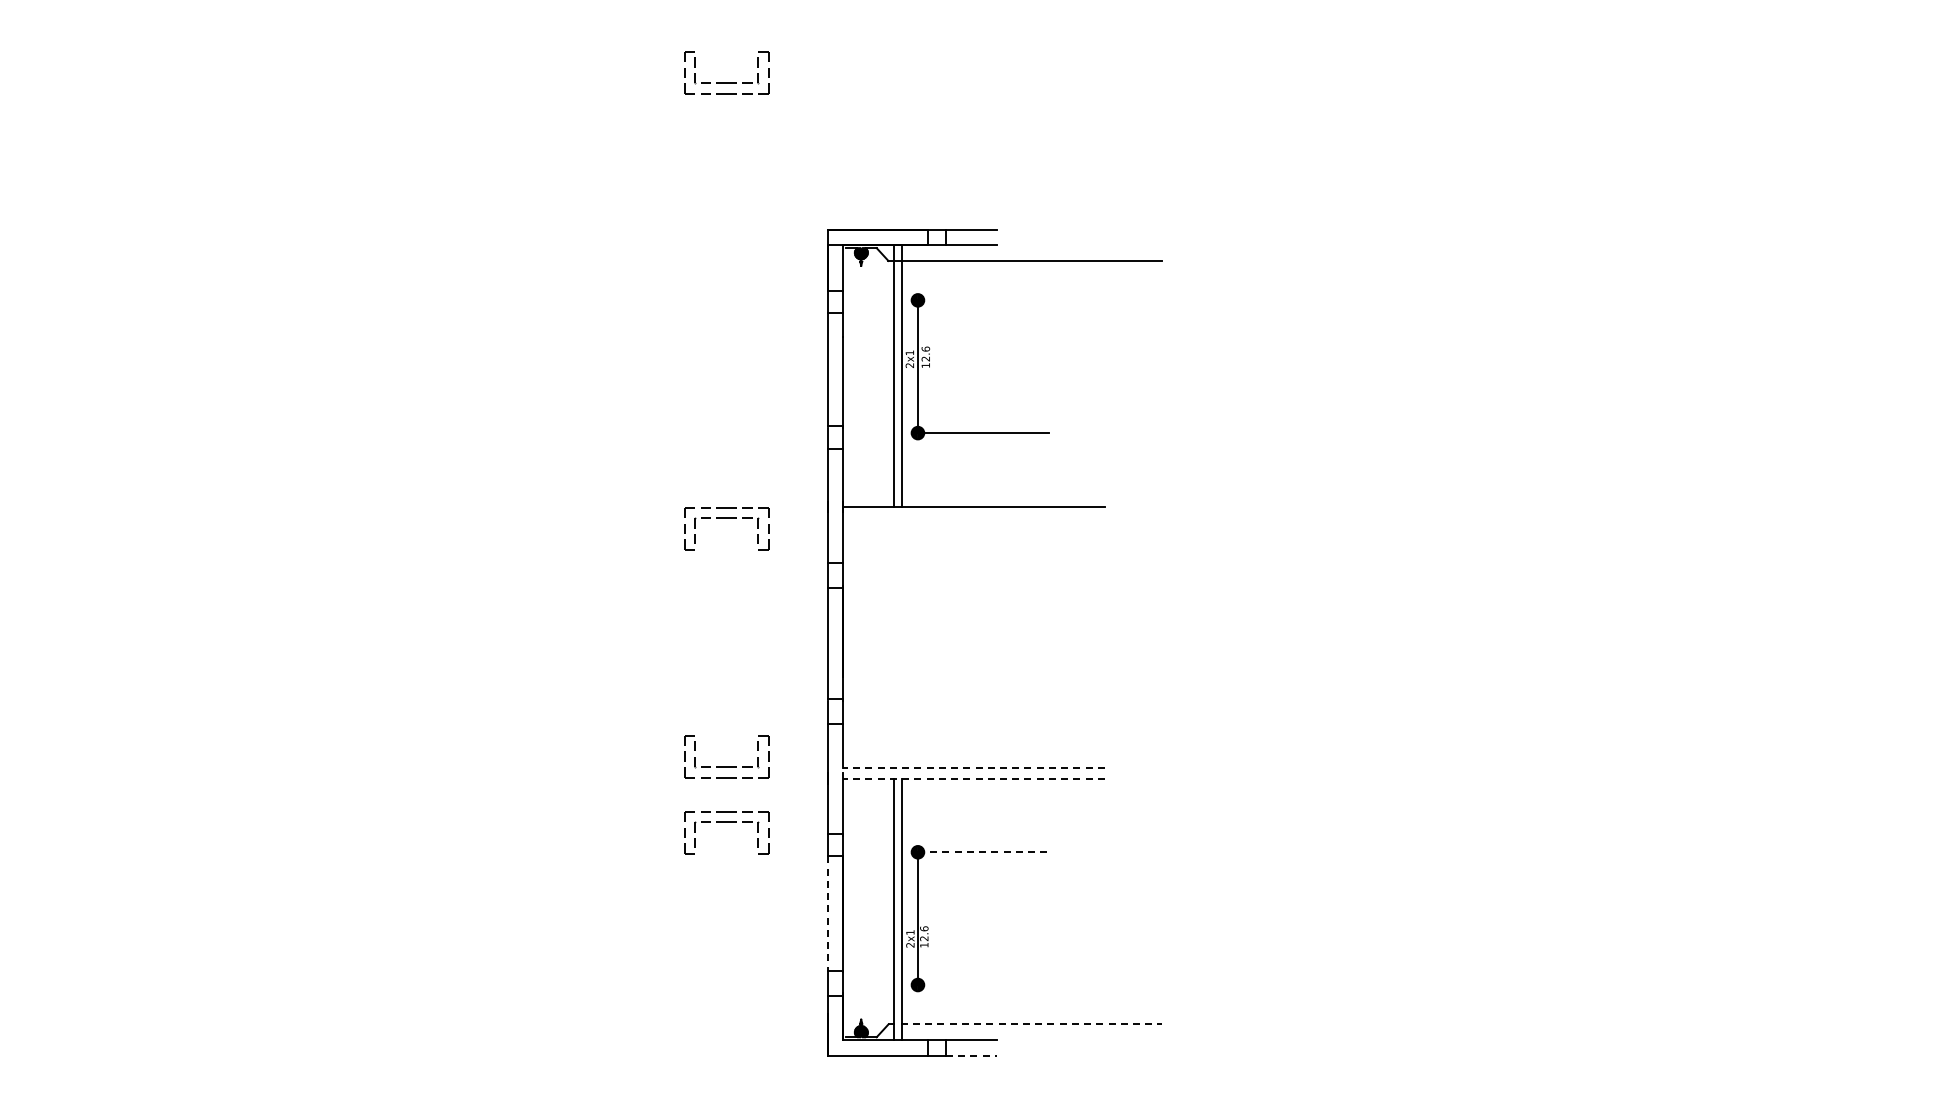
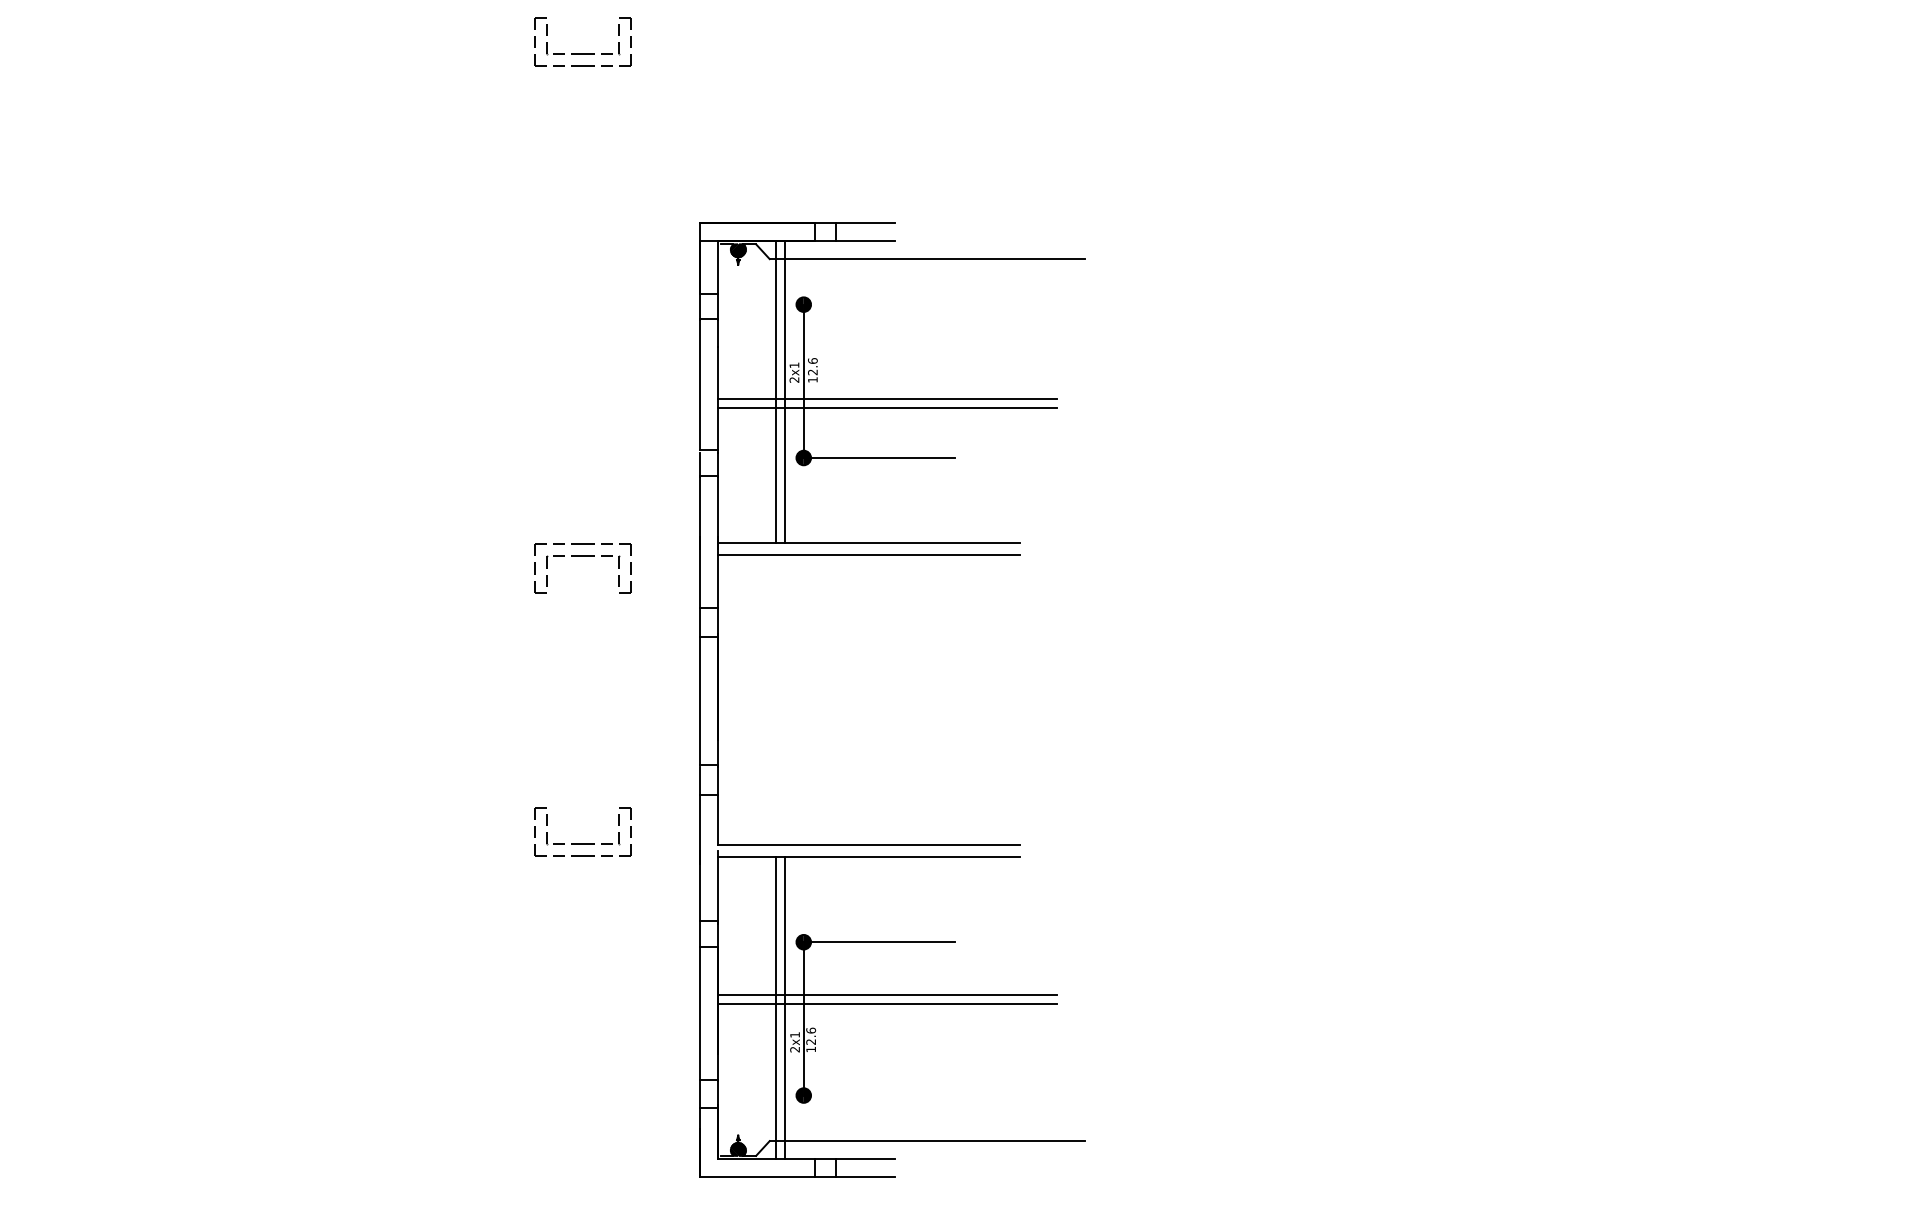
line: (990, 382) -> (887, 399), added
line: (990, 389) -> (887, 407), added
line: (973, 517) -> (867, 555), added
line: (974, 768) -> (869, 845), dashed -> solid
line: (974, 778) -> (869, 856), dashed -> solid
part: (726, 822) -> (582, 907), removed
line: (983, 852) -> (879, 942), dashed -> solid
line: (990, 898) -> (887, 995), added
line: (990, 905) -> (887, 1003), added
line: (827, 913) -> (699, 1012), dashed -> solid
line: (1025, 1024) -> (928, 1141), dashed -> solid
line: (971, 1055) -> (865, 1176), dashed -> solid

